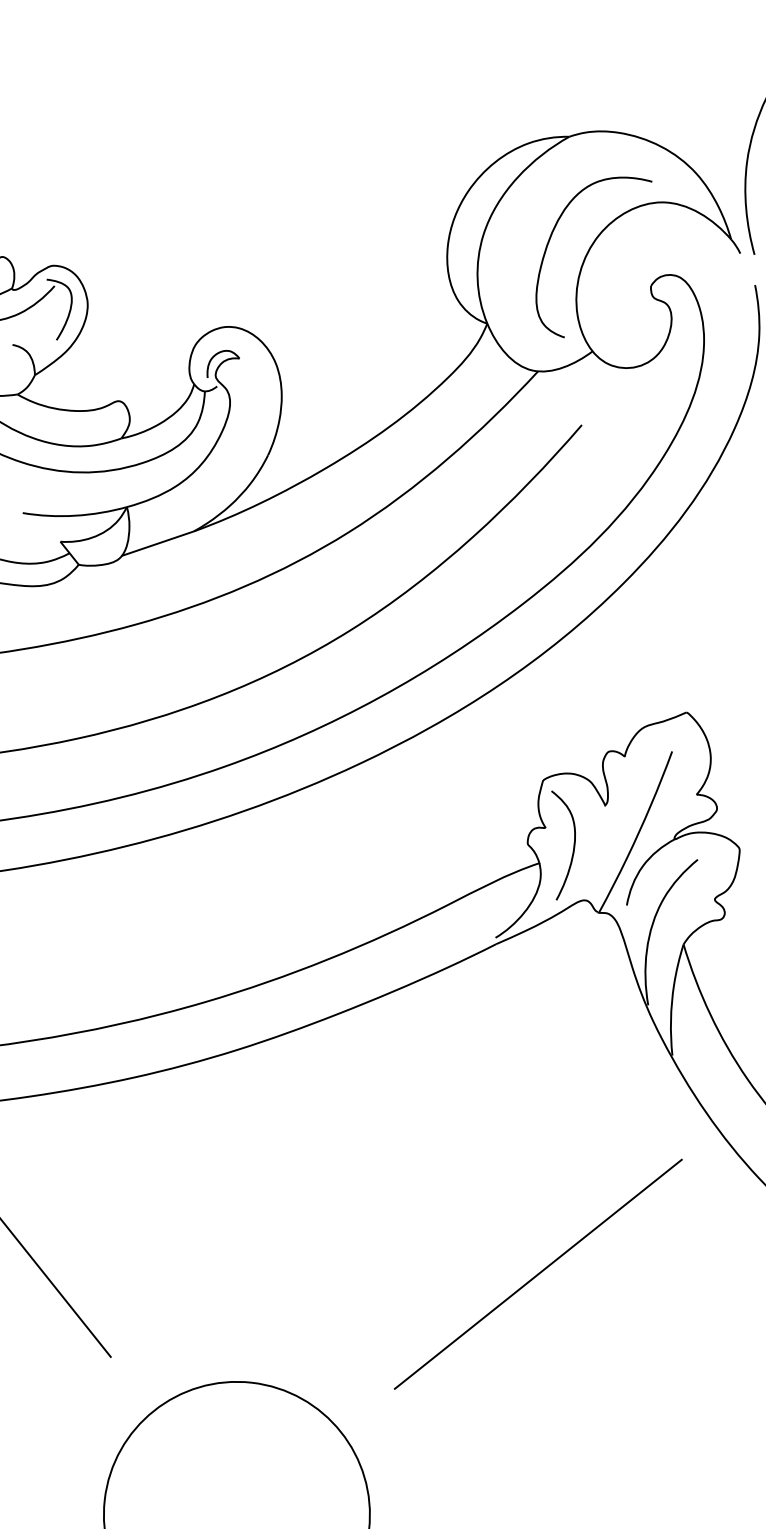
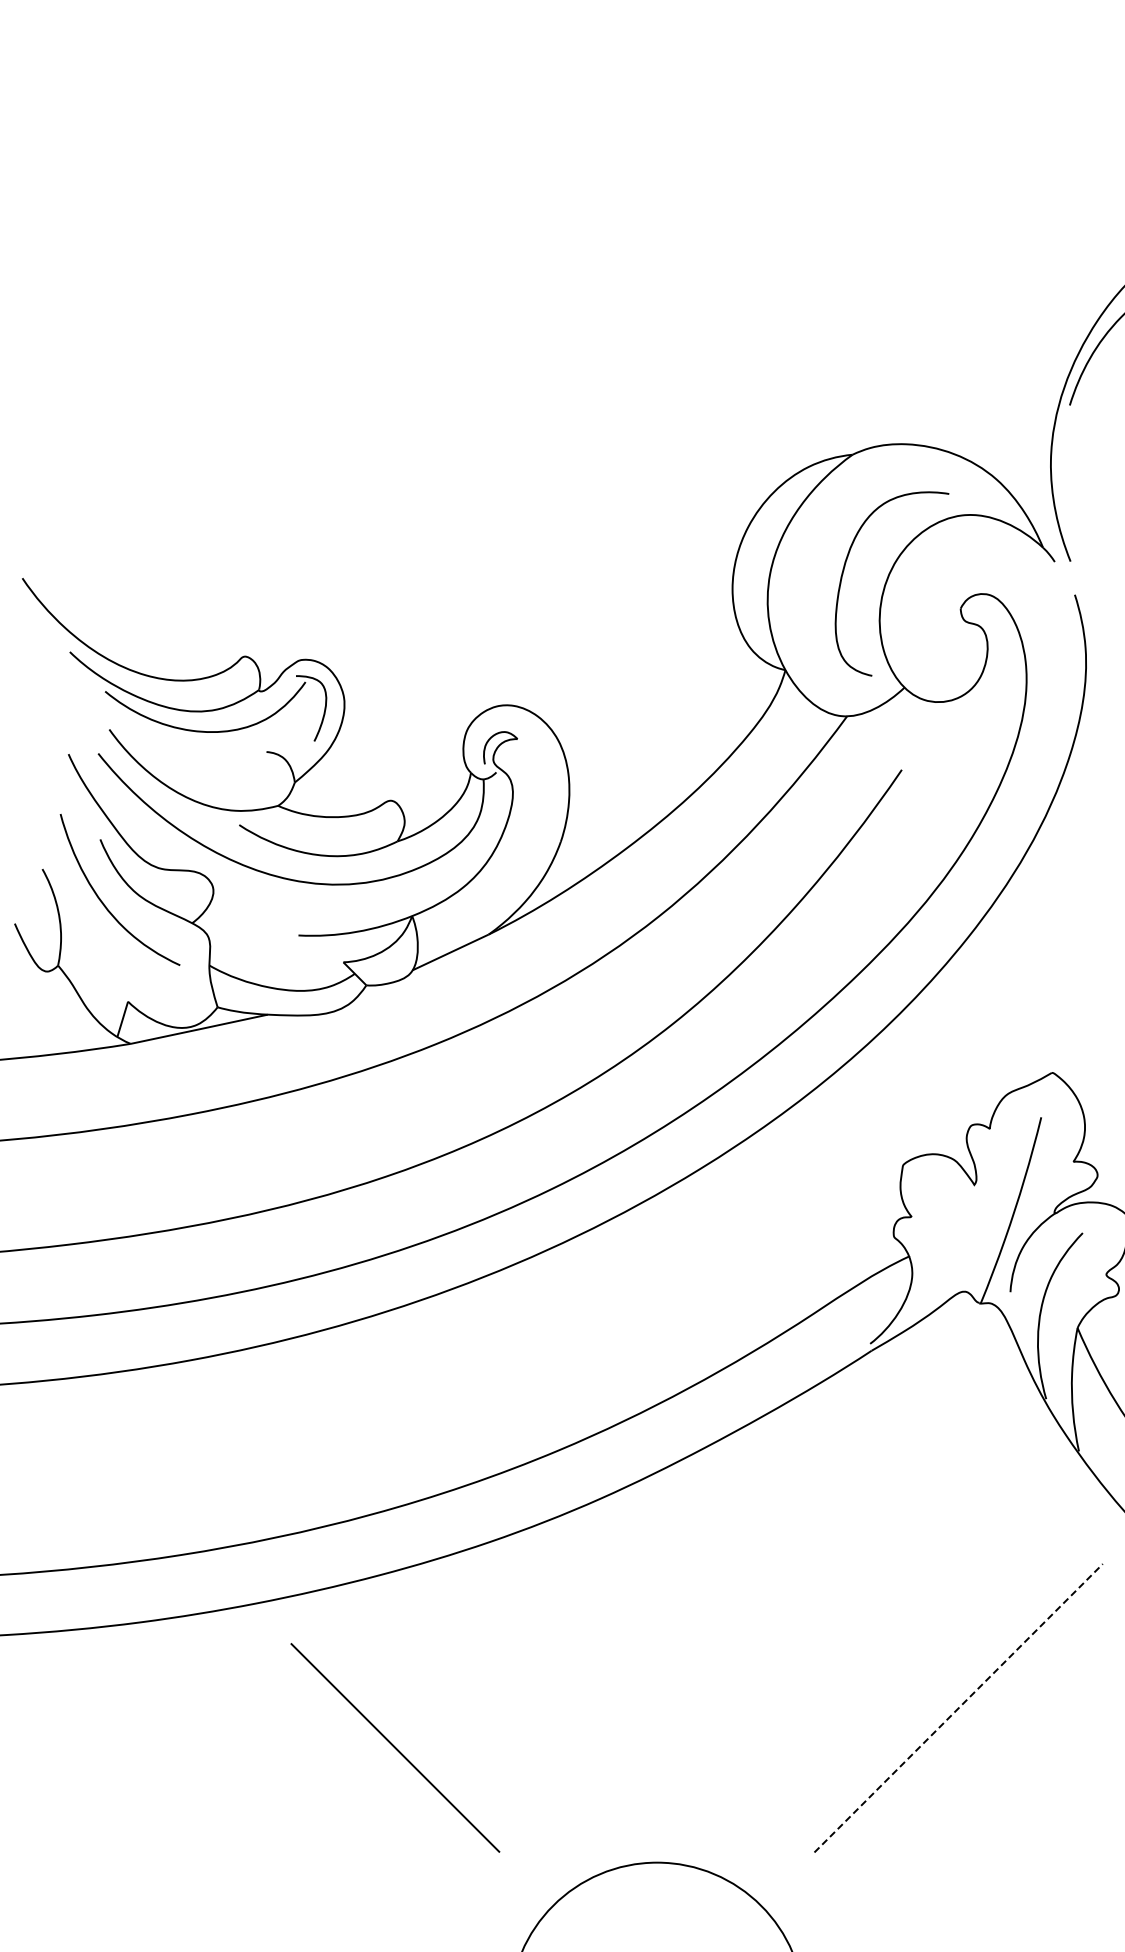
curve: (573, 847) -> (944, 1235), removed
line: (538, 1274) -> (958, 1708), solid -> dashed

